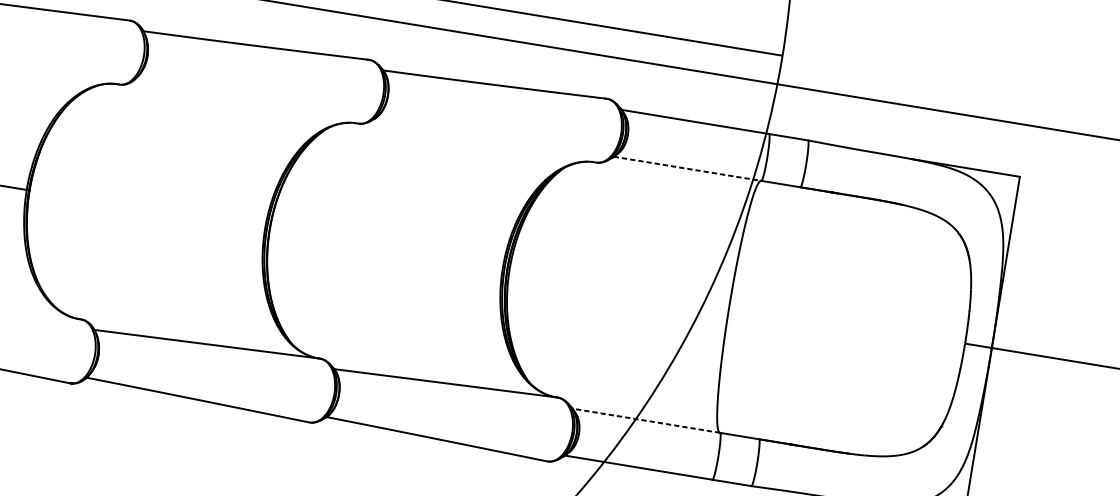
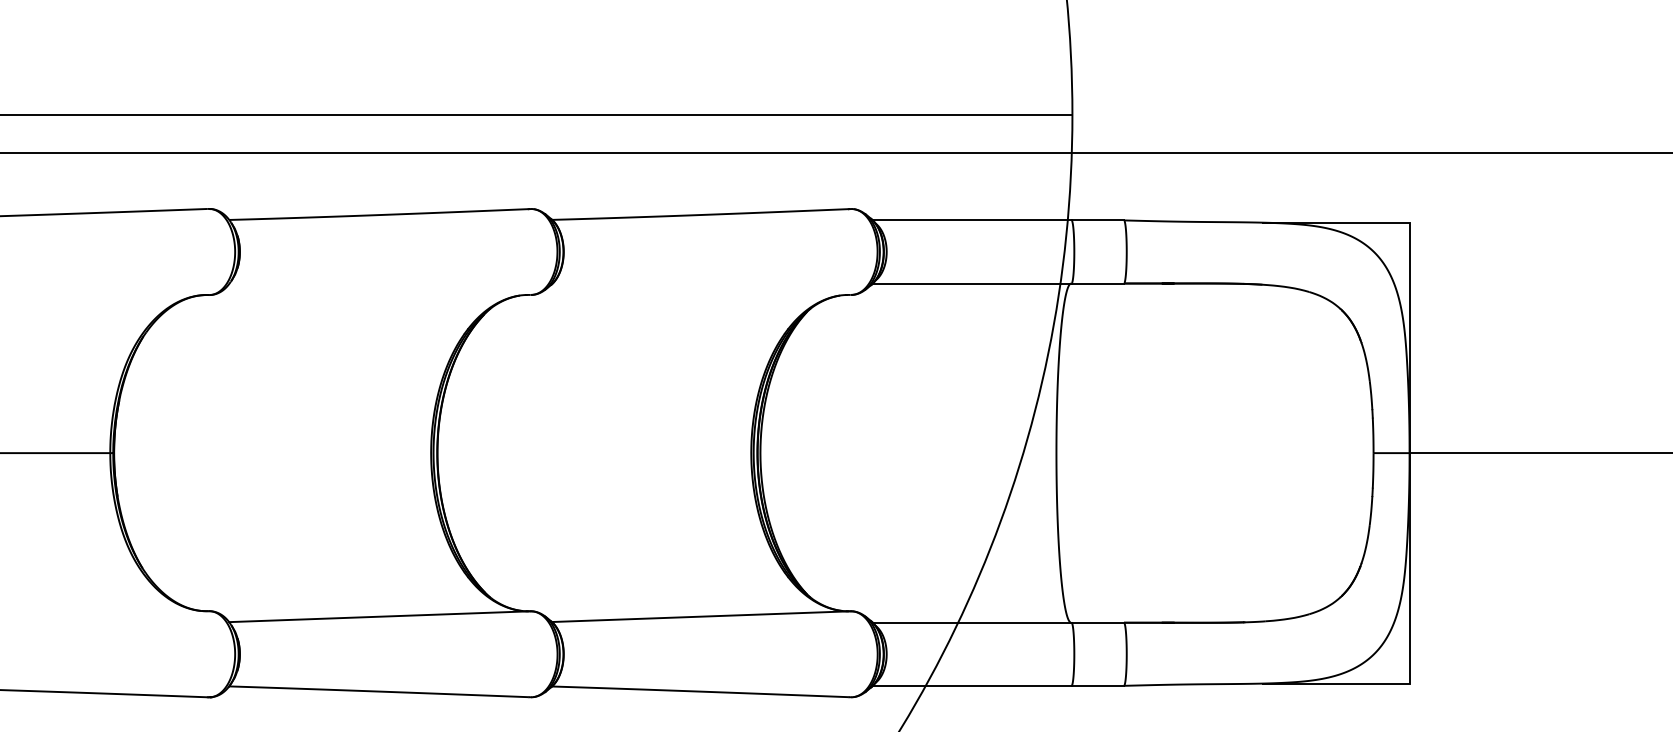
line: (687, 168) -> (972, 283), dashed -> solid
line: (645, 420) -> (971, 622), dashed -> solid

